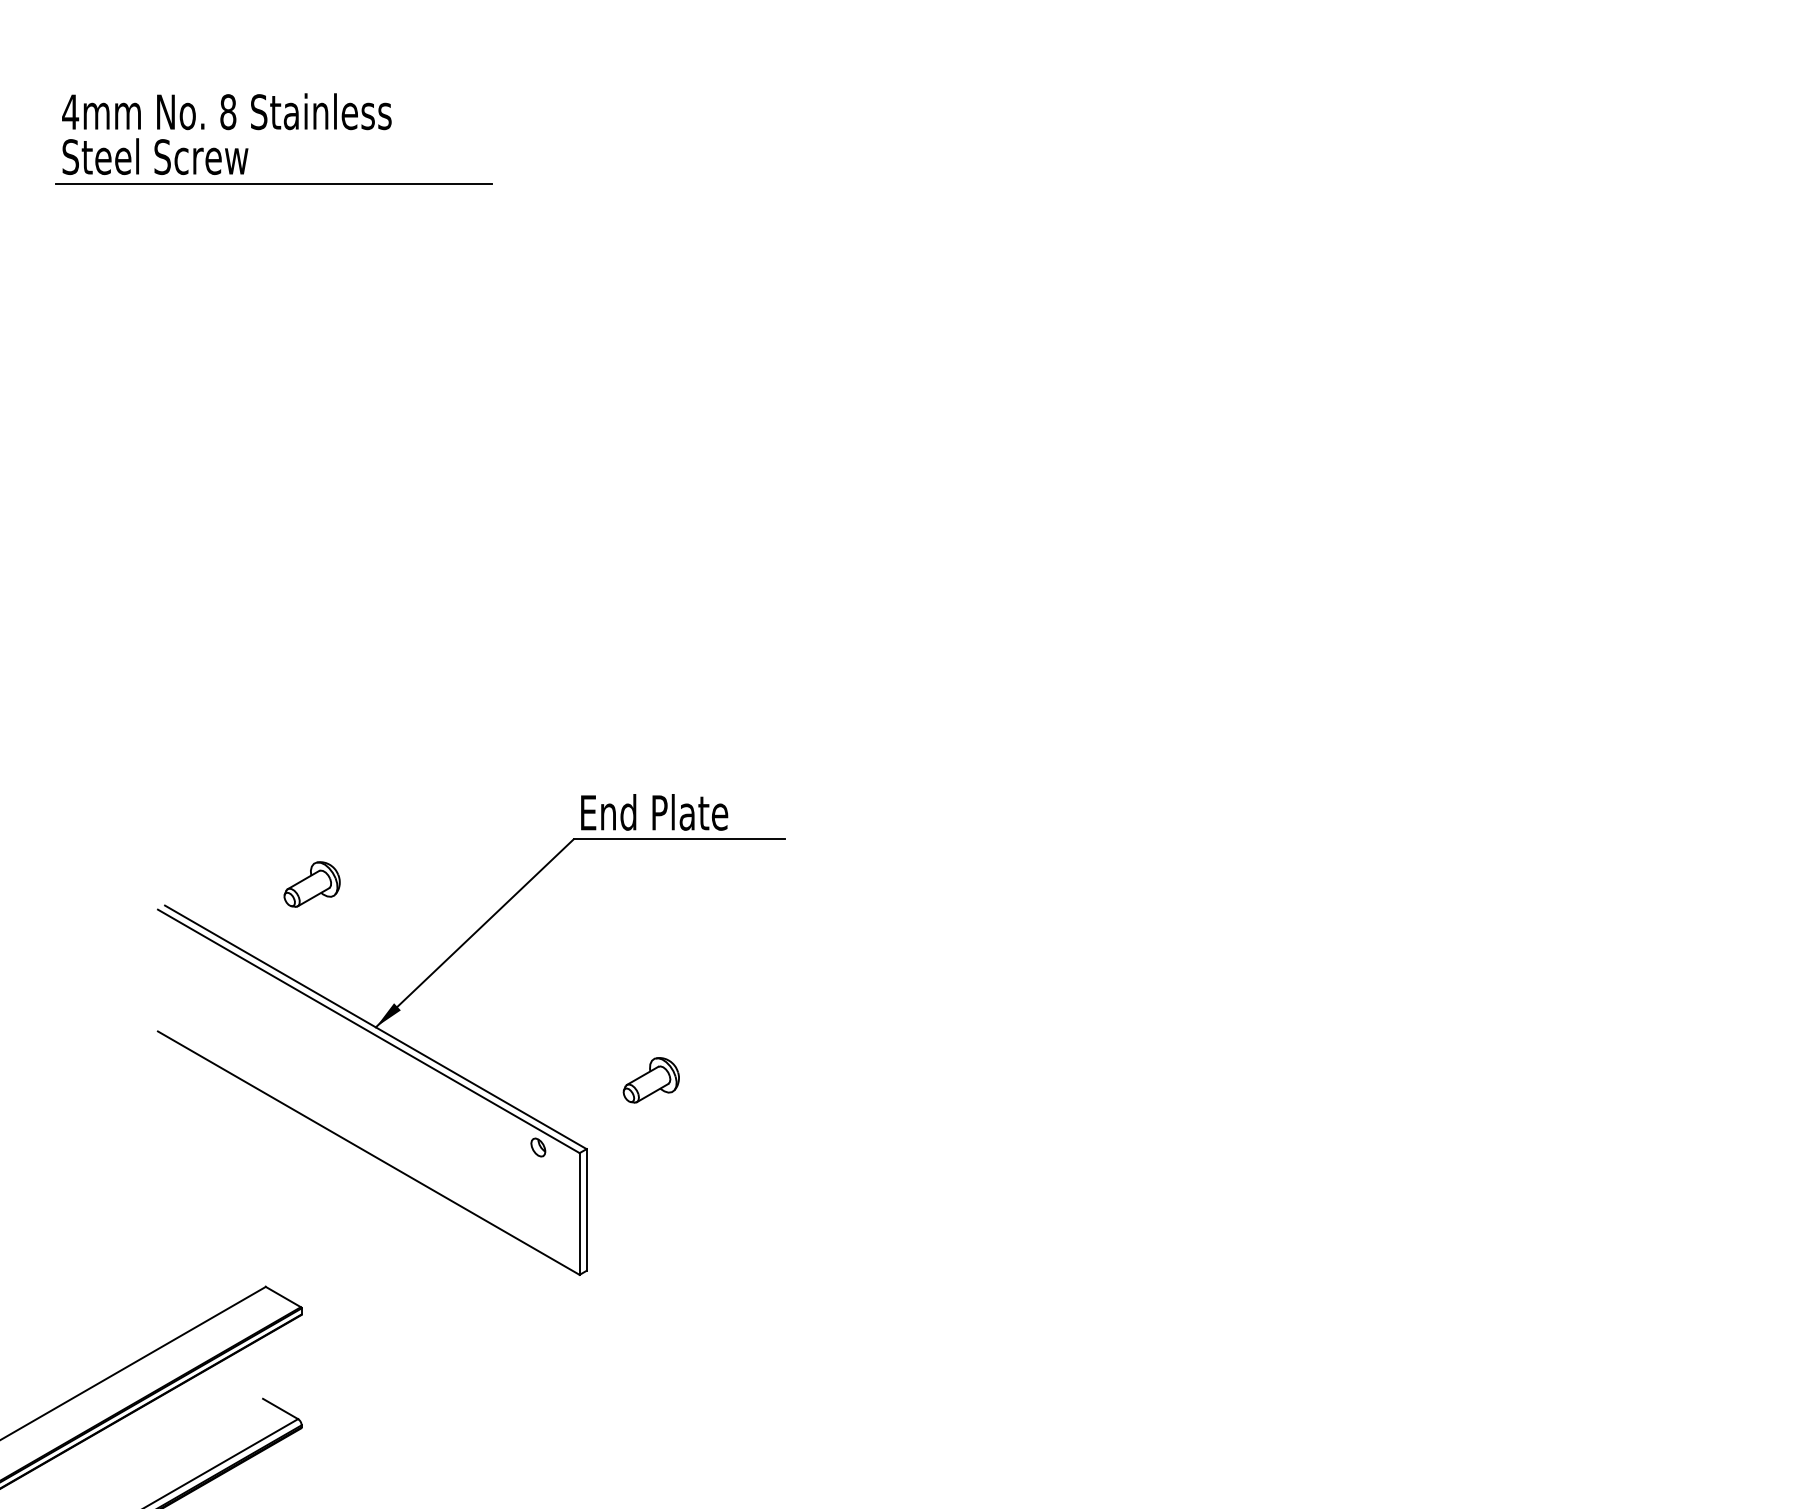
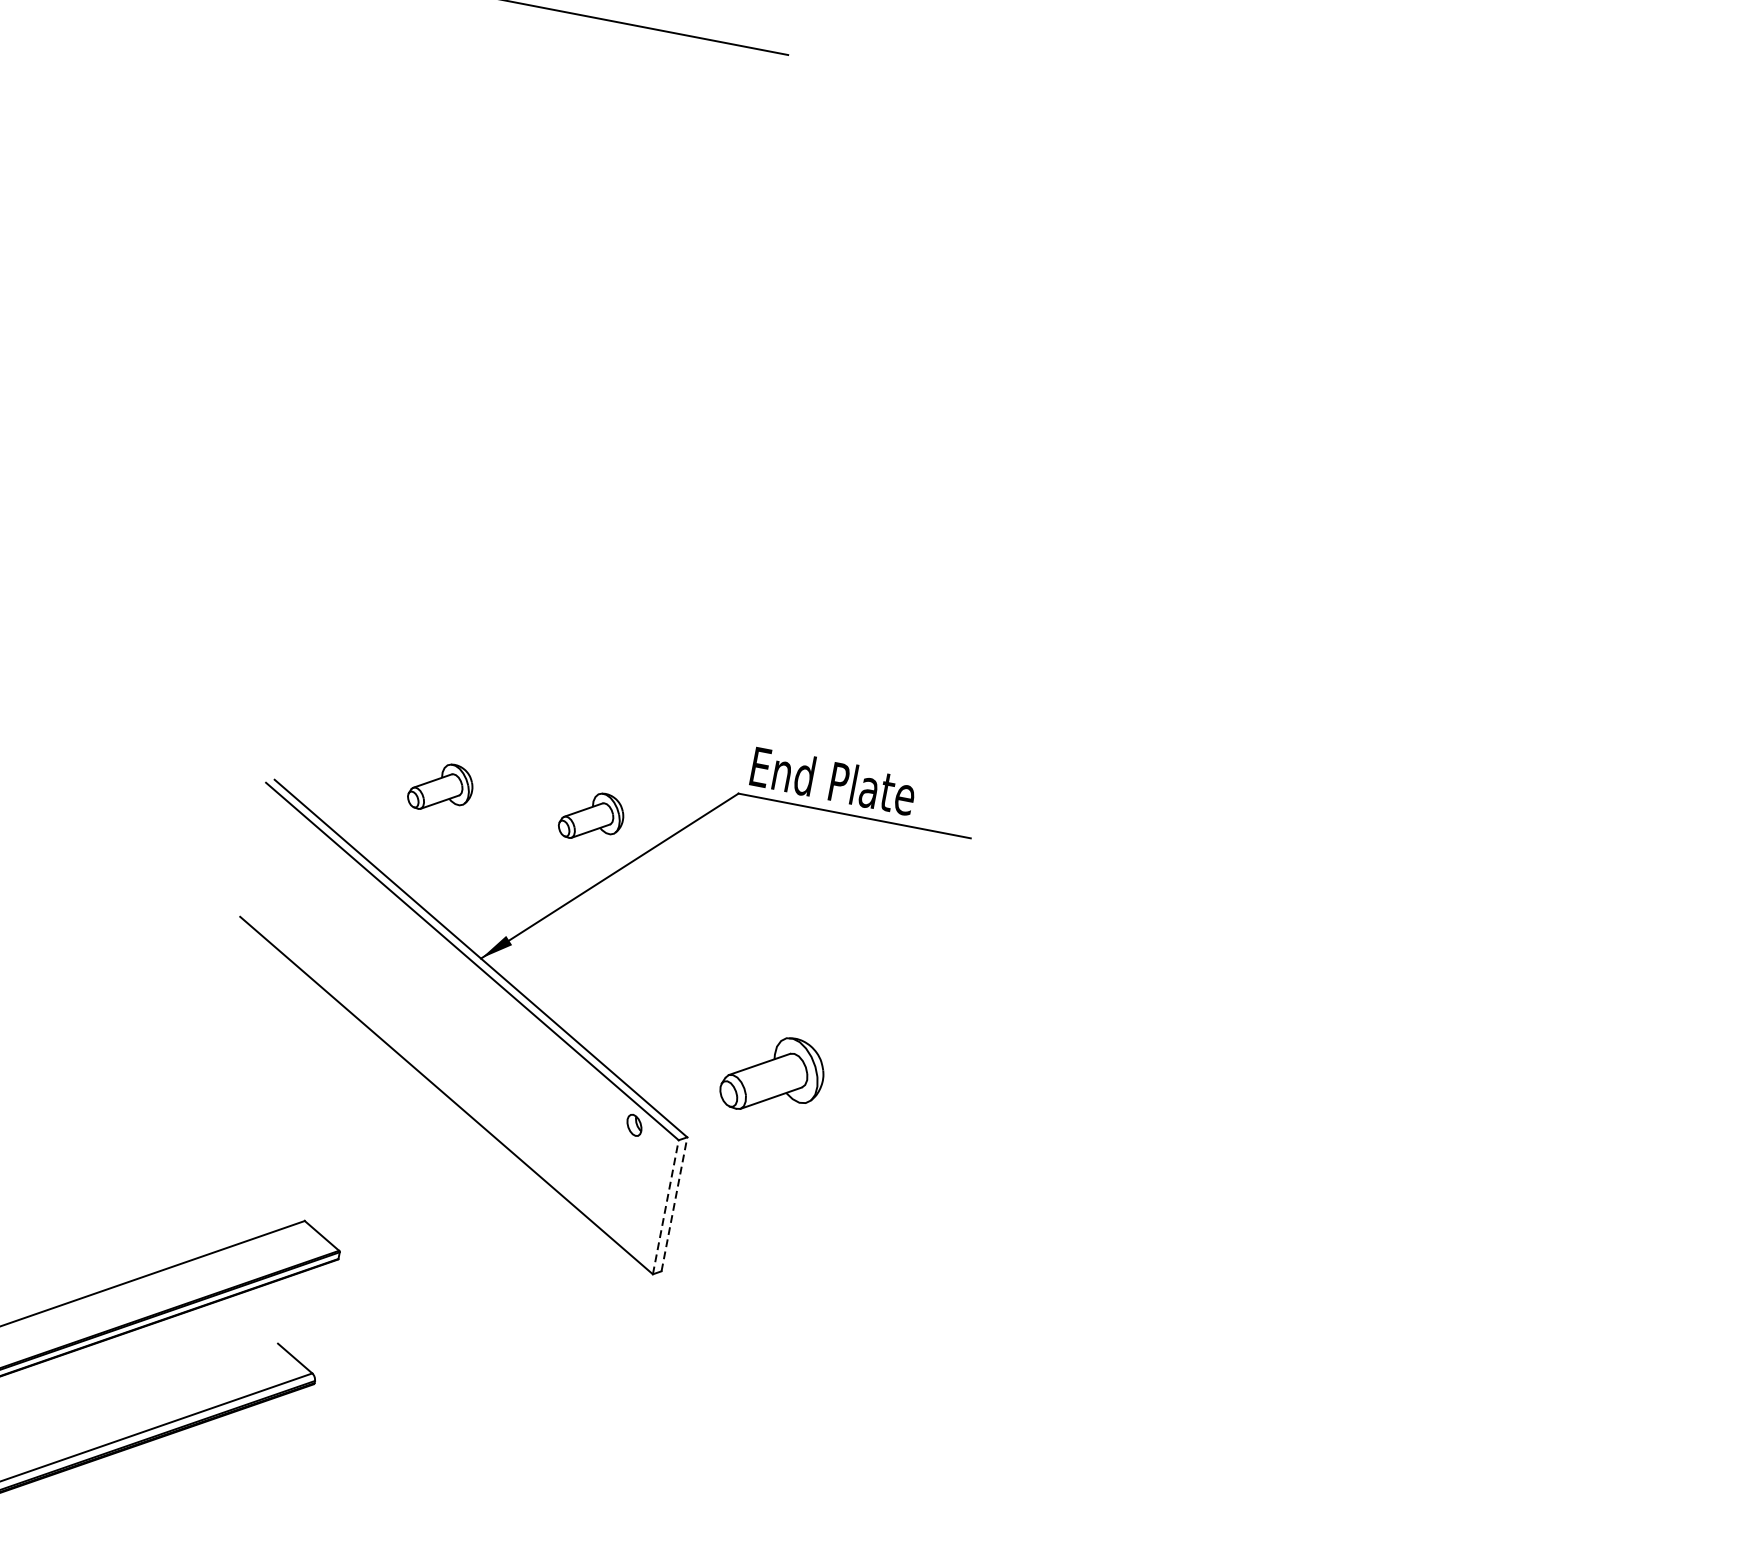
part: (448, 884) -> (591, 816), added
part: (650, 1080) -> (772, 1075), size x1.6
line: (586, 1209) -> (674, 1203), solid -> dashed
line: (579, 1213) -> (665, 1206), solid -> dashed

